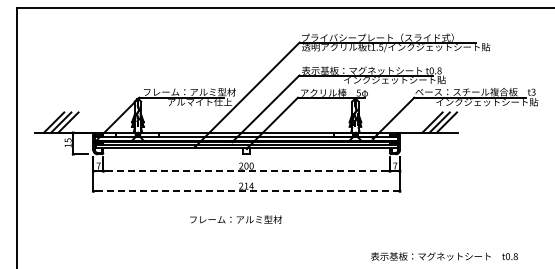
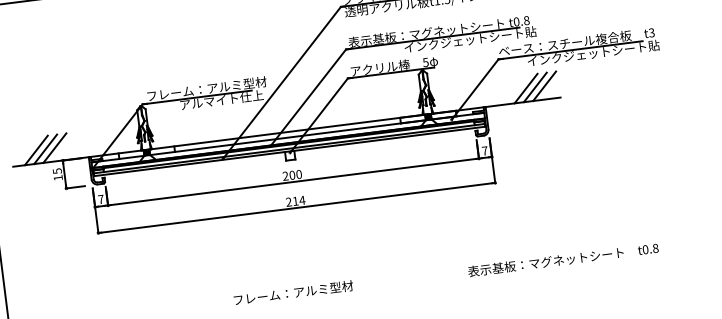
line: (247, 171) -> (294, 182), dashed -> solid
line: (247, 191) -> (297, 208), dashed -> solid
text: (235, 219) -> (292, 292), moved

